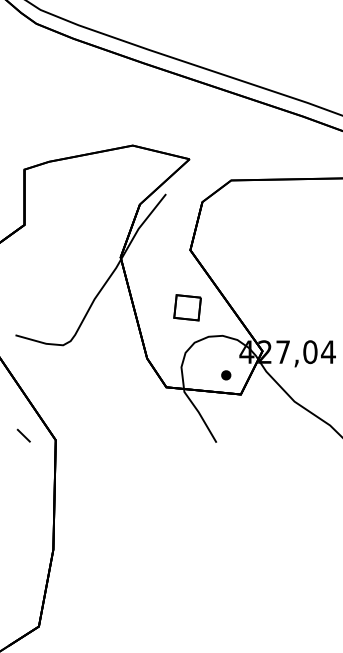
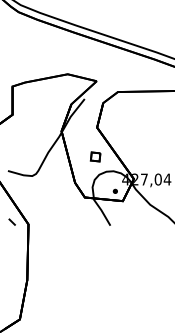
part: (187, 306) -> (95, 156), size x0.7

